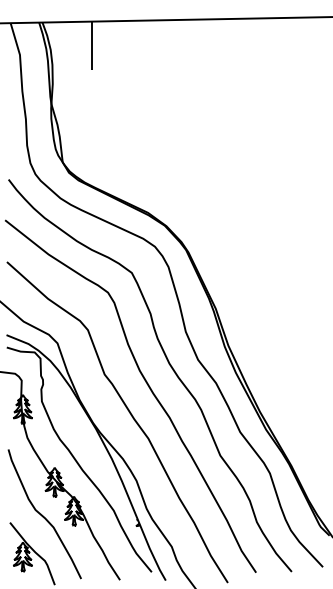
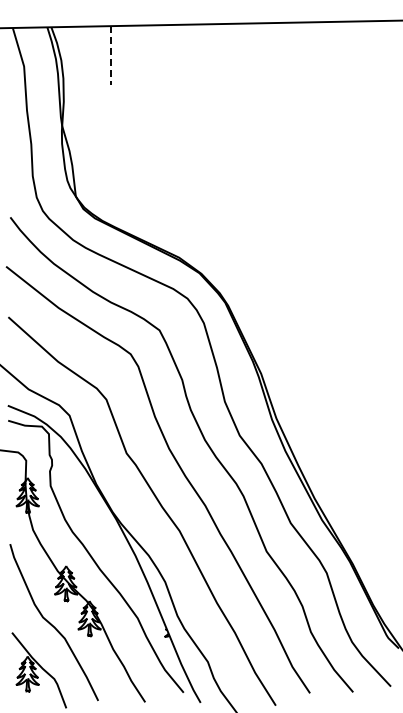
line: (91, 46) -> (110, 56), solid -> dashed

